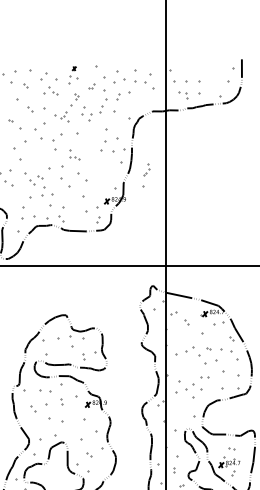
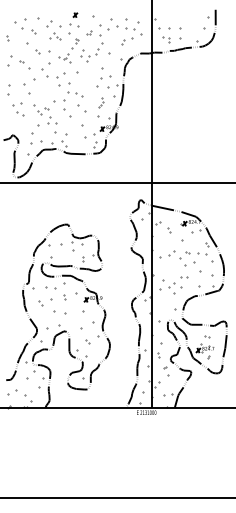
part: (72, 75) -> (73, 23), size x1.43
part: (123, 95) -> (127, 41), moved
part: (74, 154) -> (75, 89), size x1.67
part: (145, 175) -> (100, 107), moved

